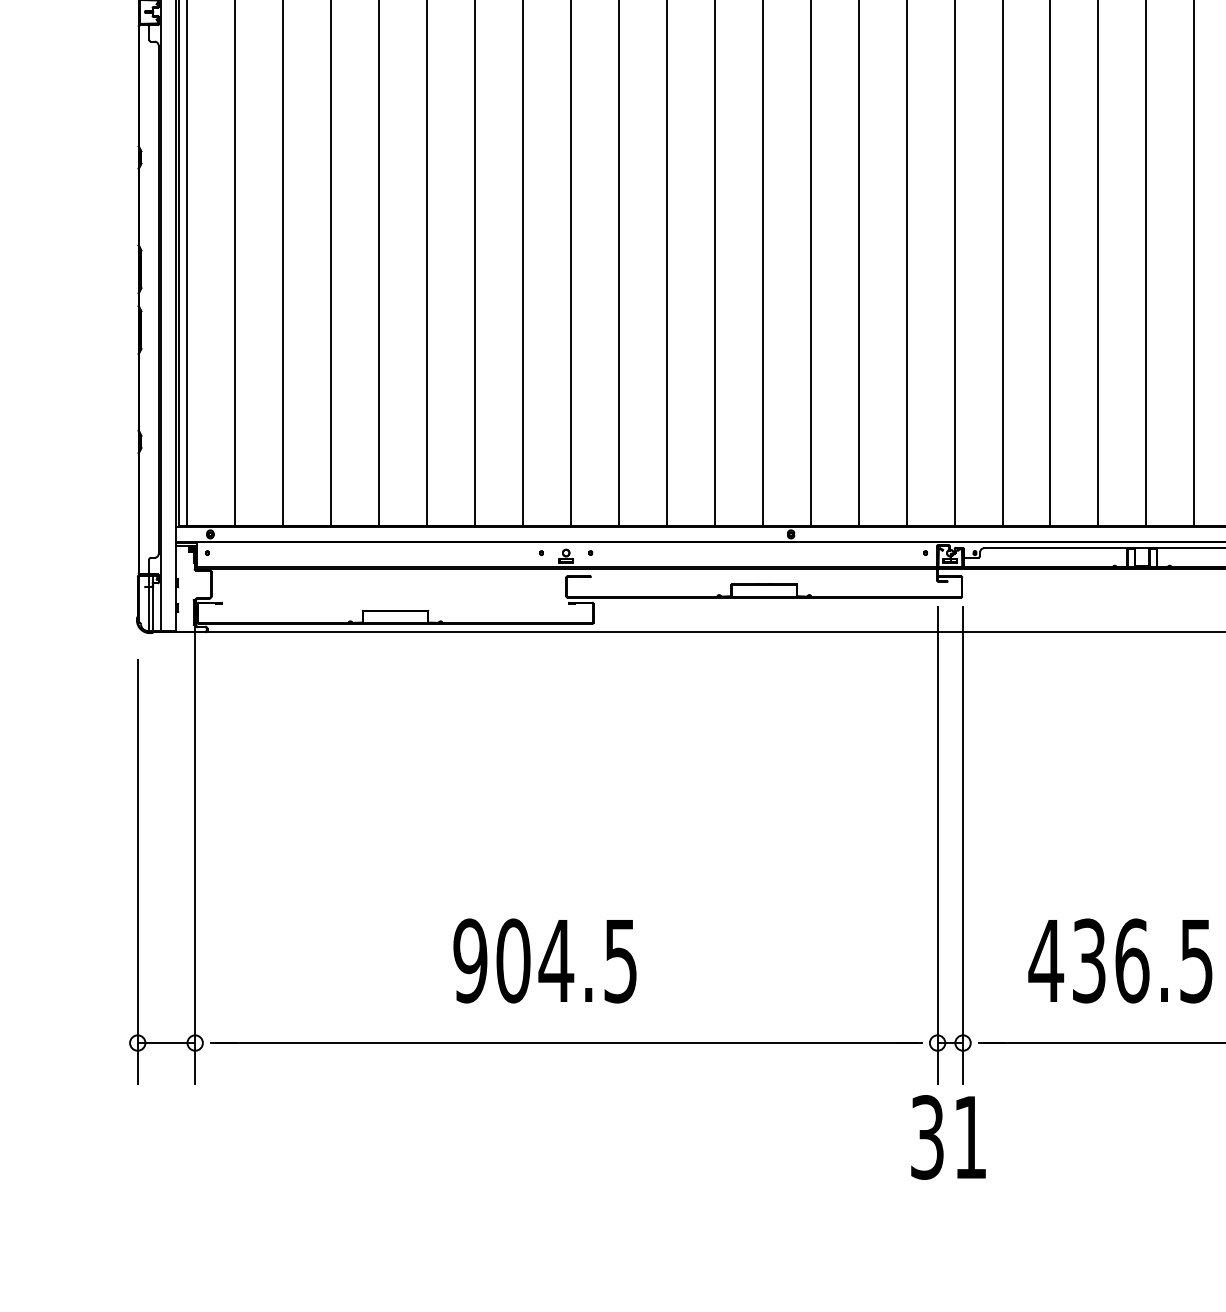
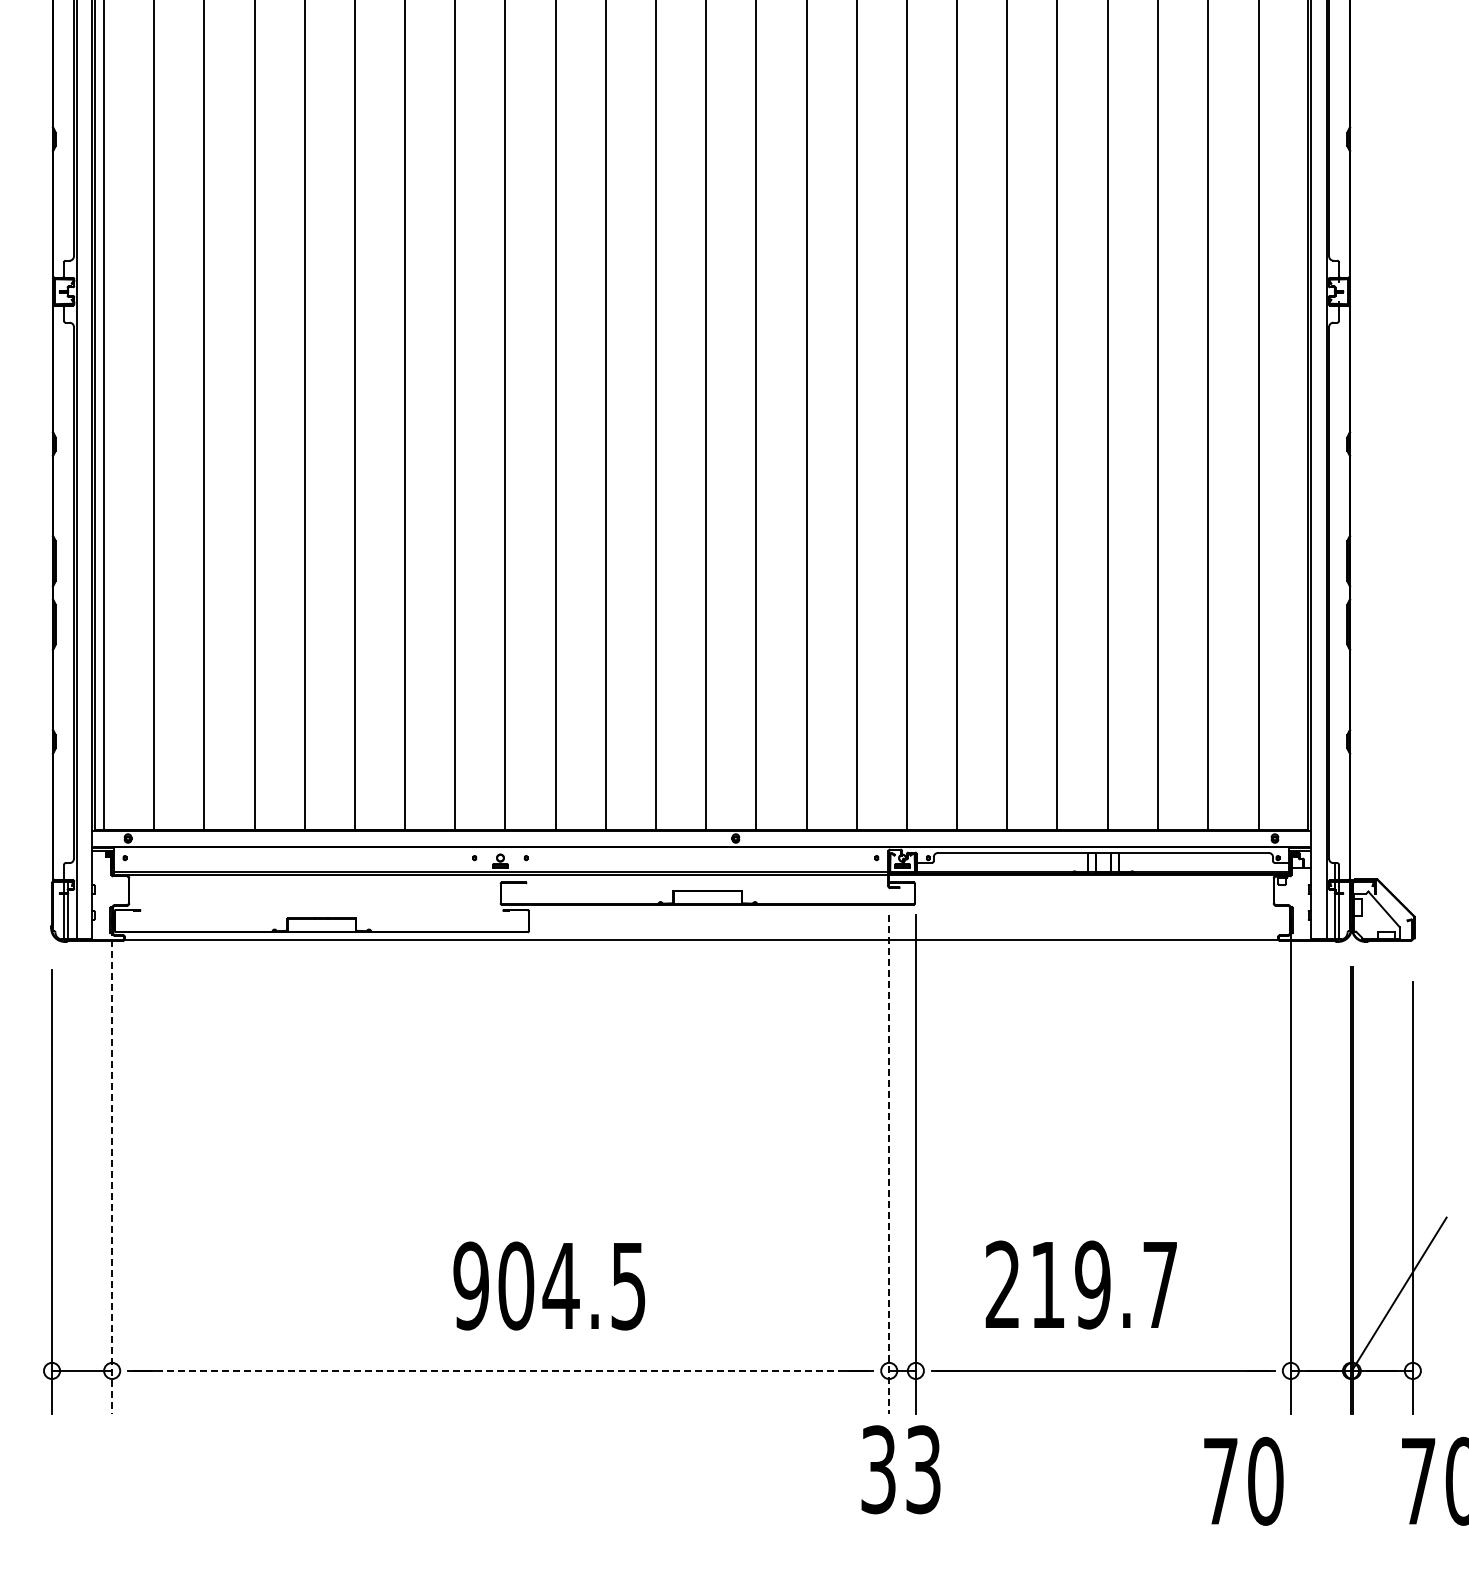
line: (937, 845) -> (889, 1164), solid -> dashed
line: (195, 847) -> (112, 1166), solid -> dashed
text: (545, 960) -> (549, 1285), moved
text: (1120, 960) -> (1080, 1284), 436.5 -> 219.7
line: (567, 1042) -> (501, 1370), solid -> dashed
text: (970, 1137) -> (923, 1469), 31 -> 33

